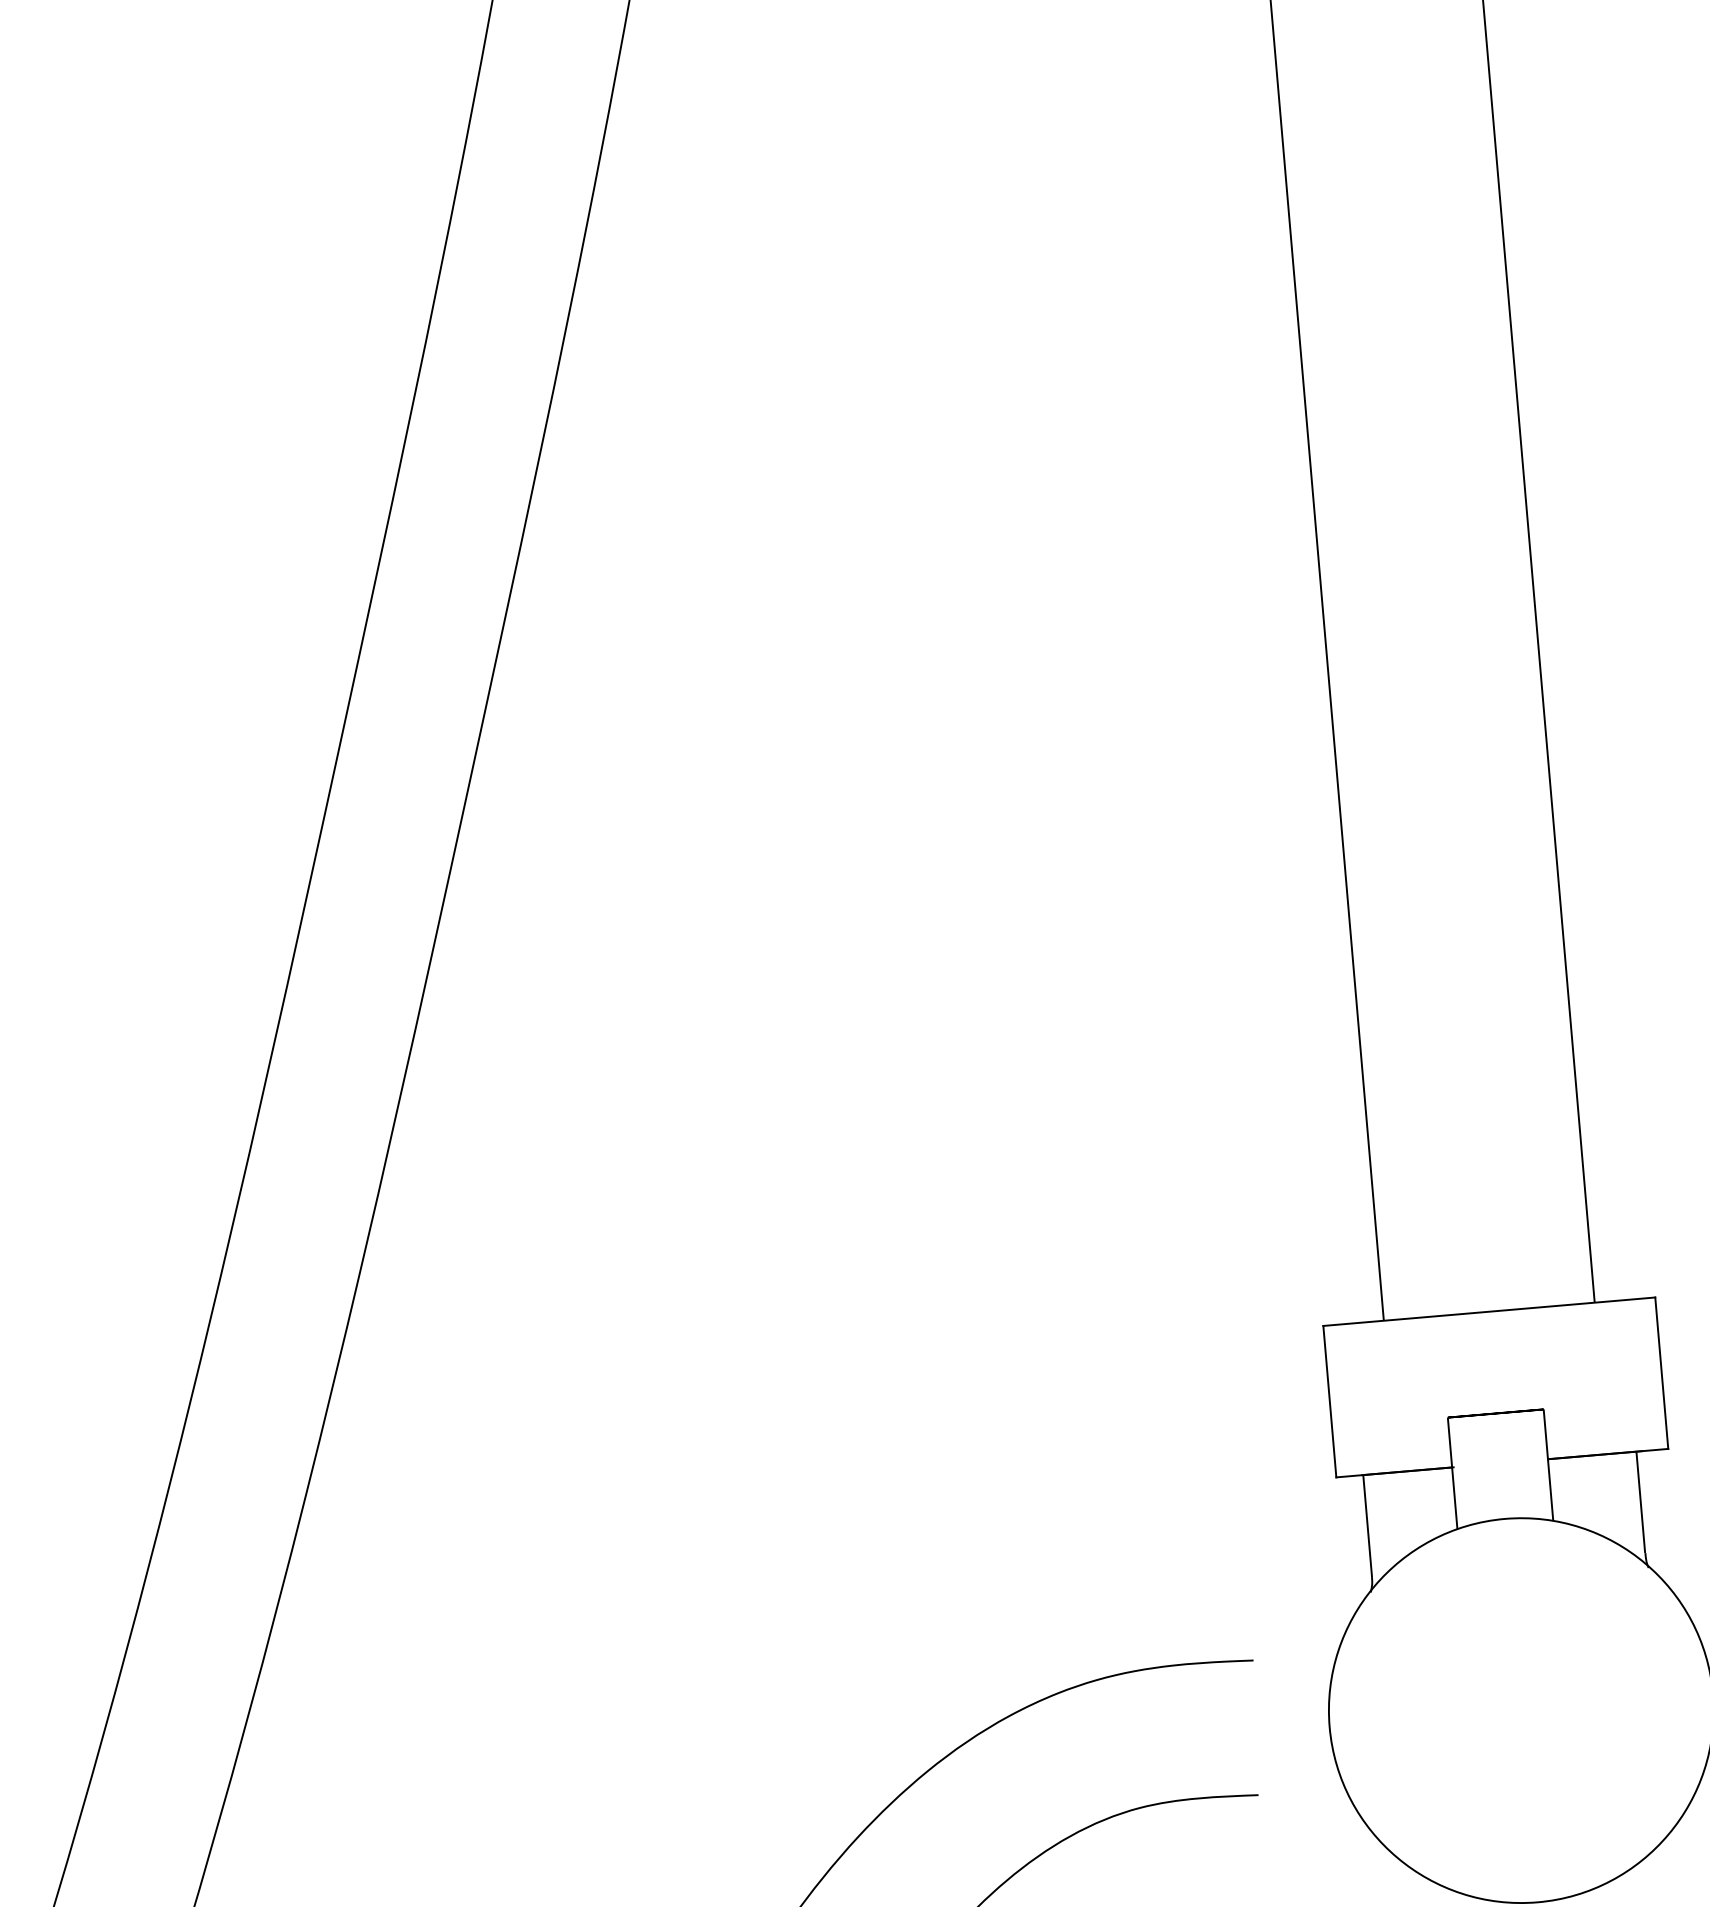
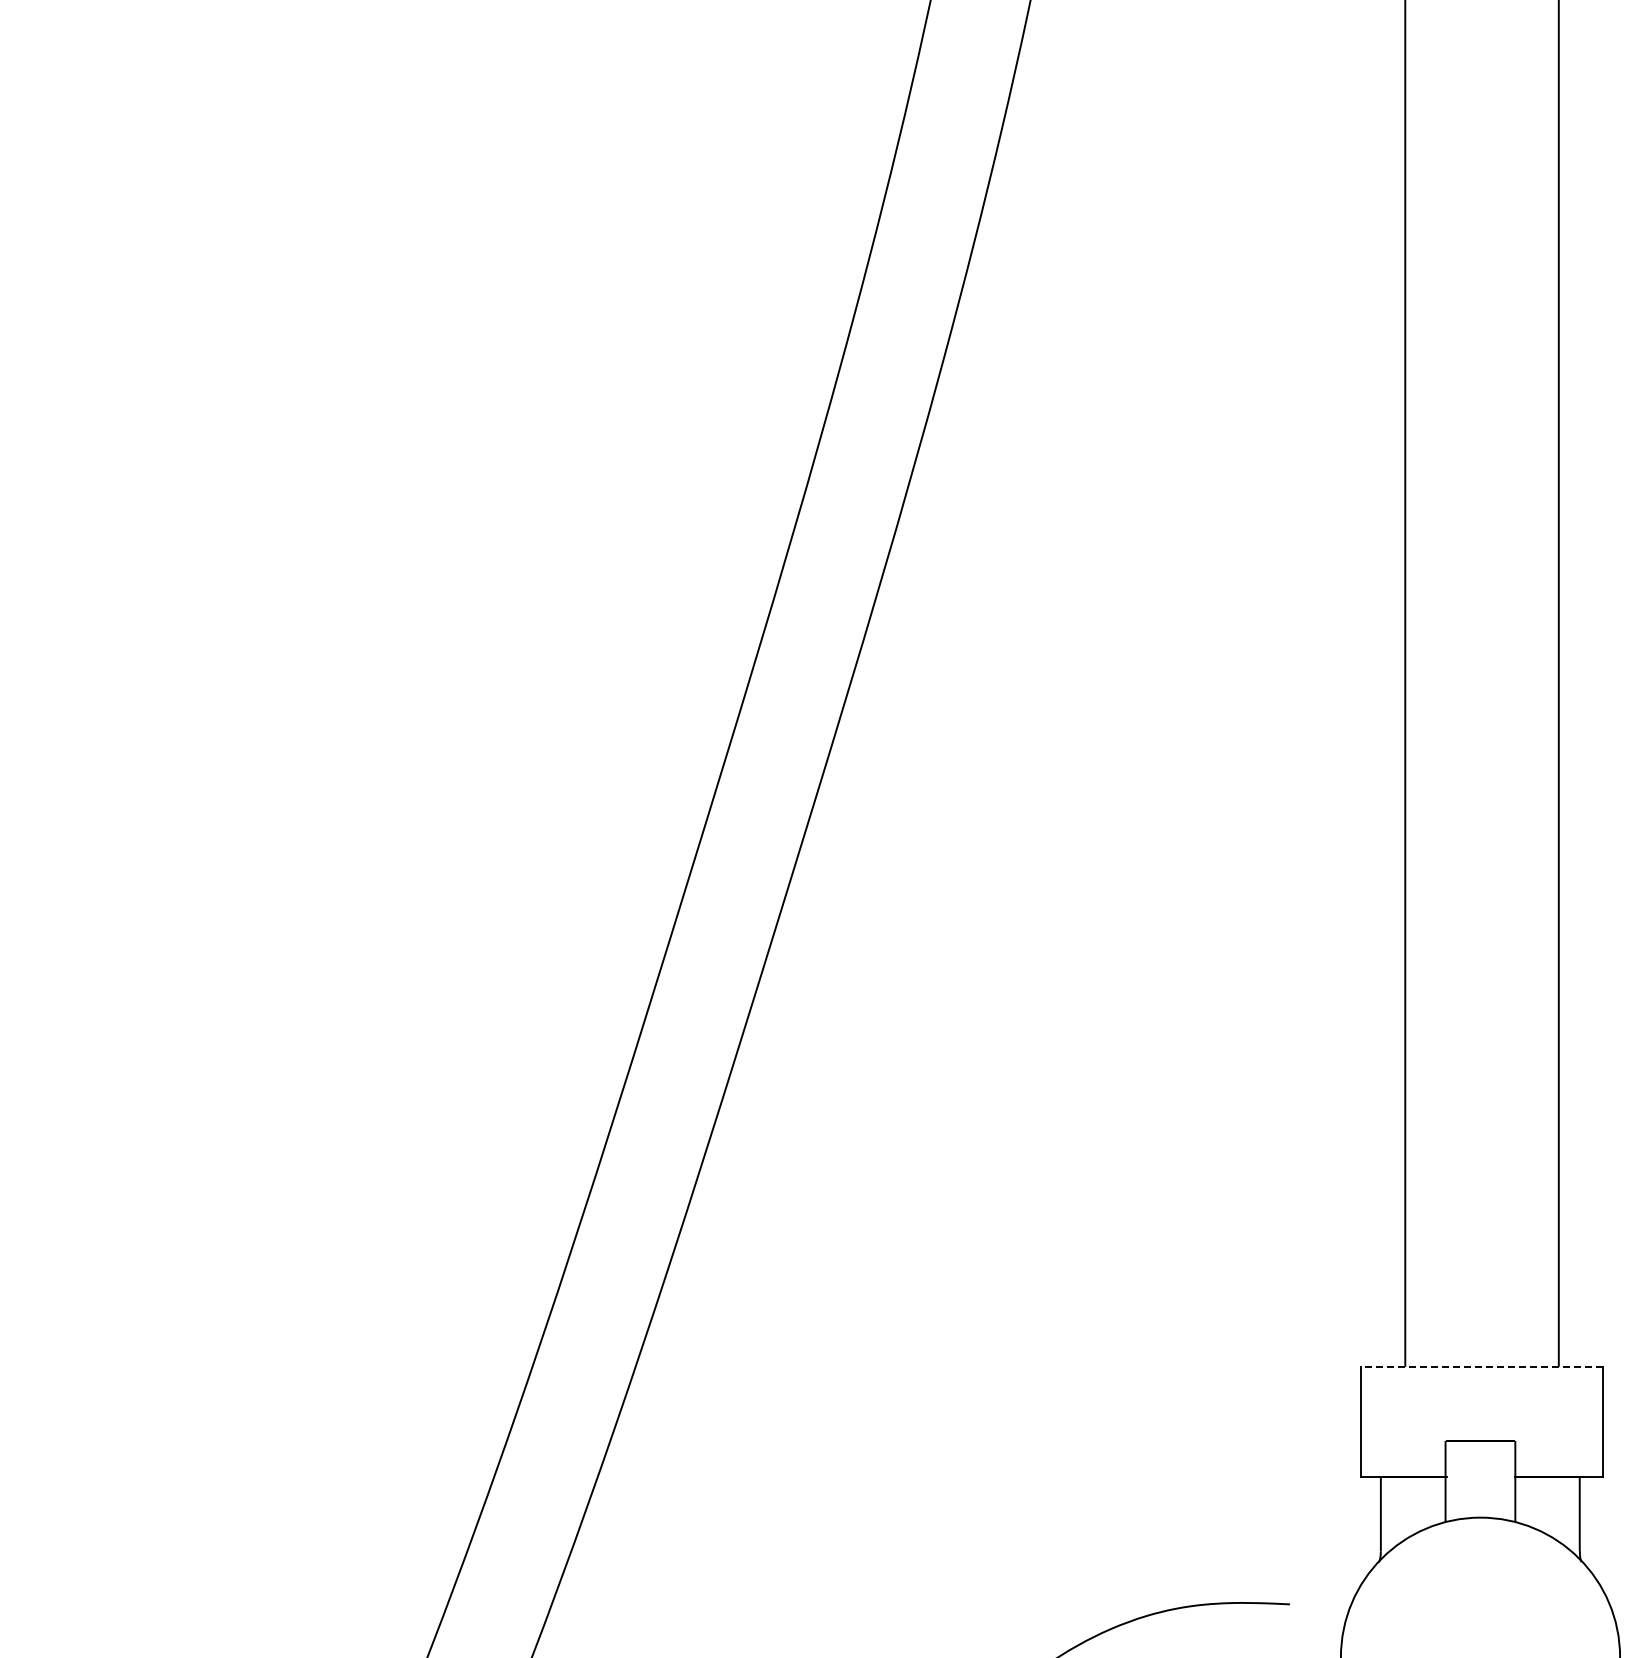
line: (1489, 1311) -> (1482, 1366), solid -> dashed

